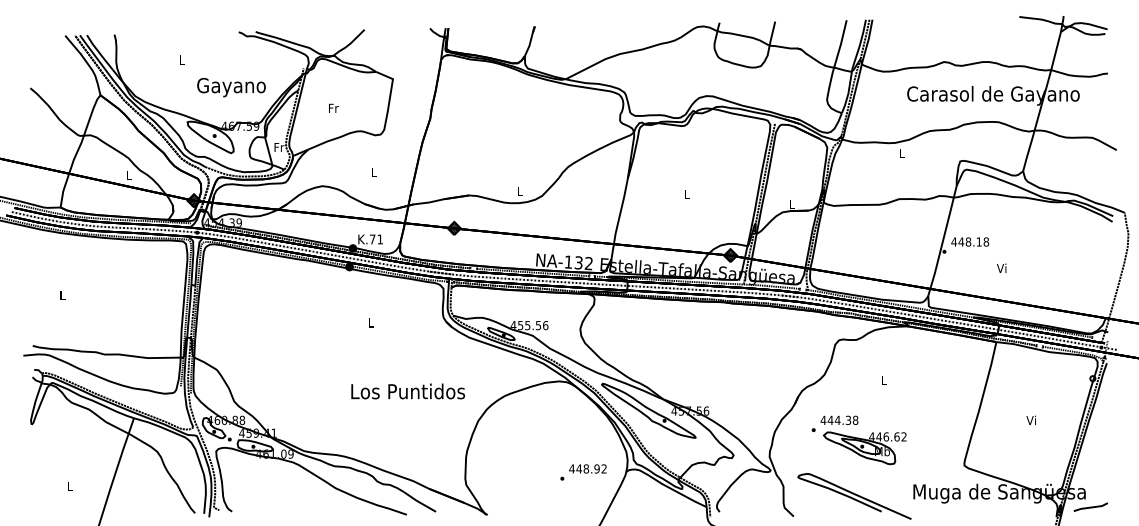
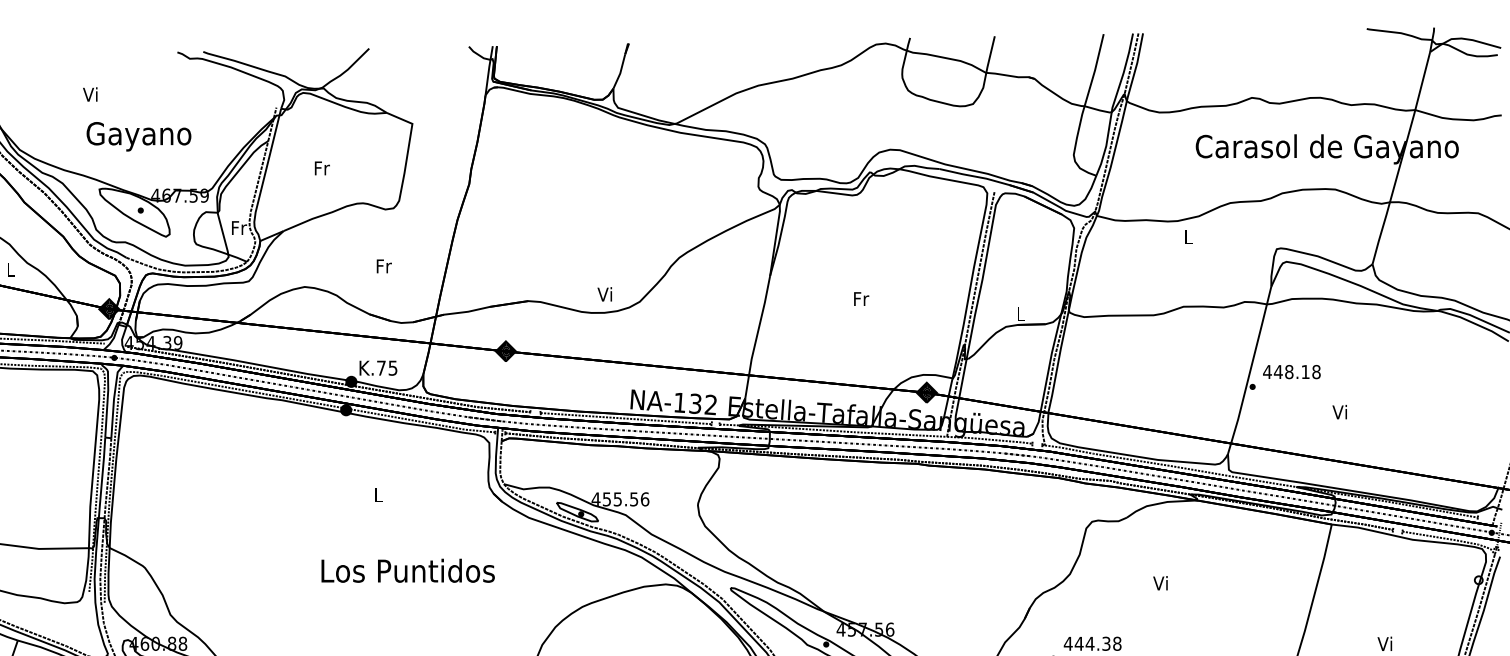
text: (181, 59) -> (90, 93), L -> Vi
text: (231, 87) -> (138, 136), moved
text: (374, 172) -> (384, 266), L -> Fr
text: (518, 190) -> (603, 293), L -> Vi
text: (687, 193) -> (861, 298), L -> Fr
text: (379, 239) -> (391, 368), K.71 -> K.75
text: (883, 380) -> (1159, 583), L -> Vi
text: (407, 391) -> (407, 570), moved

